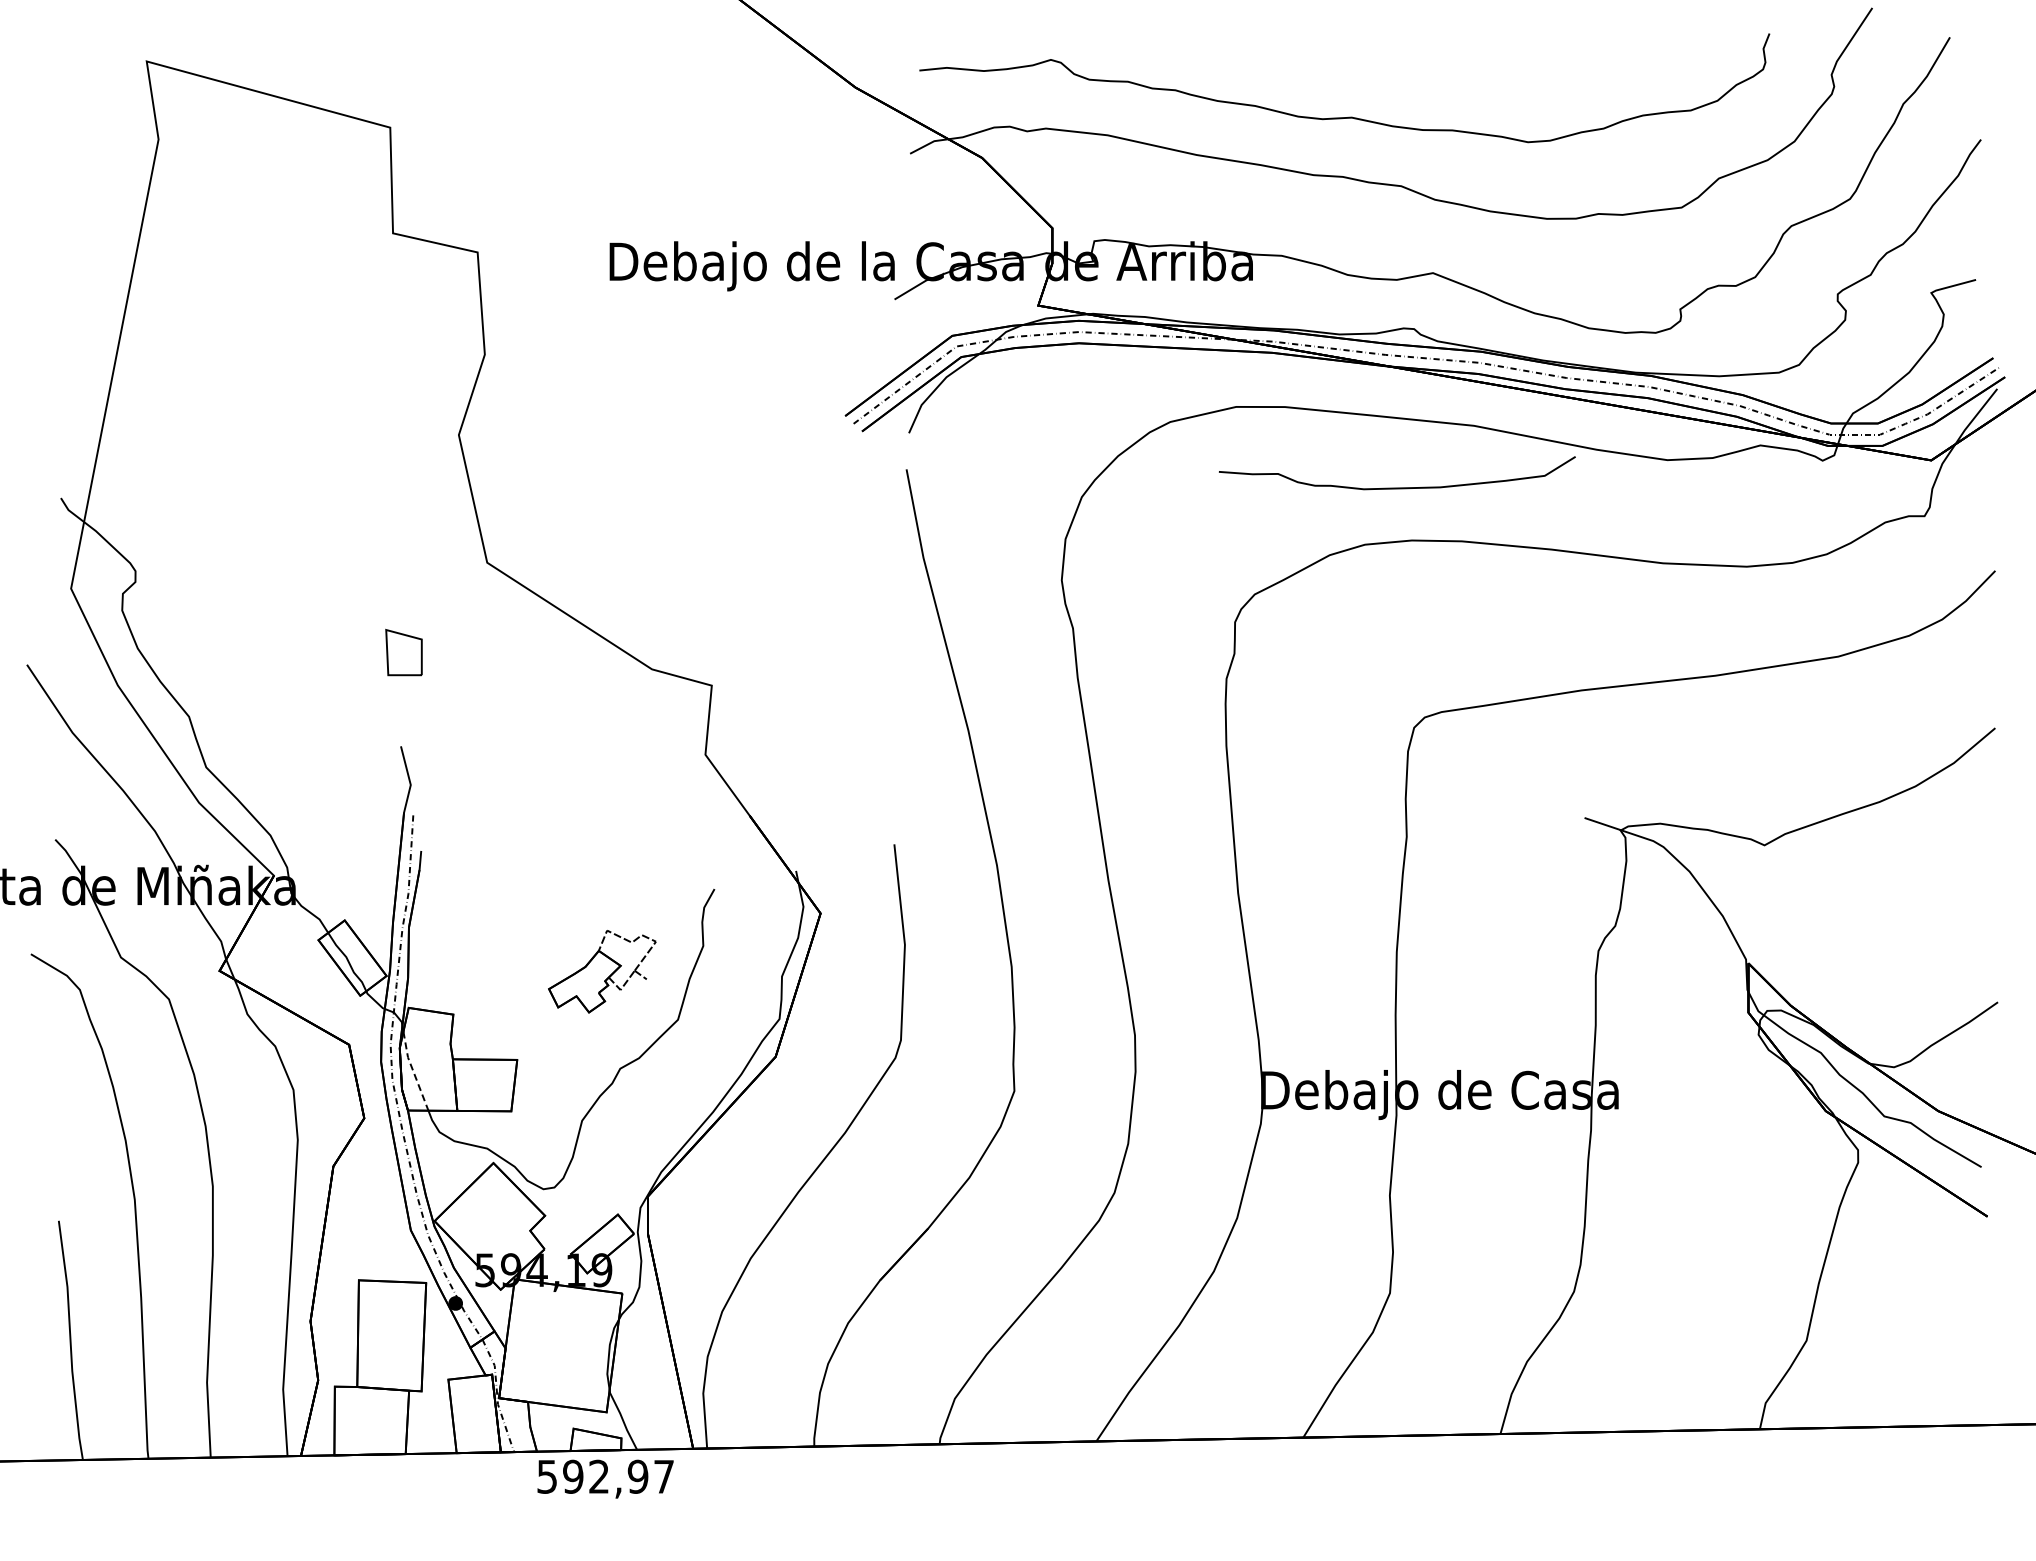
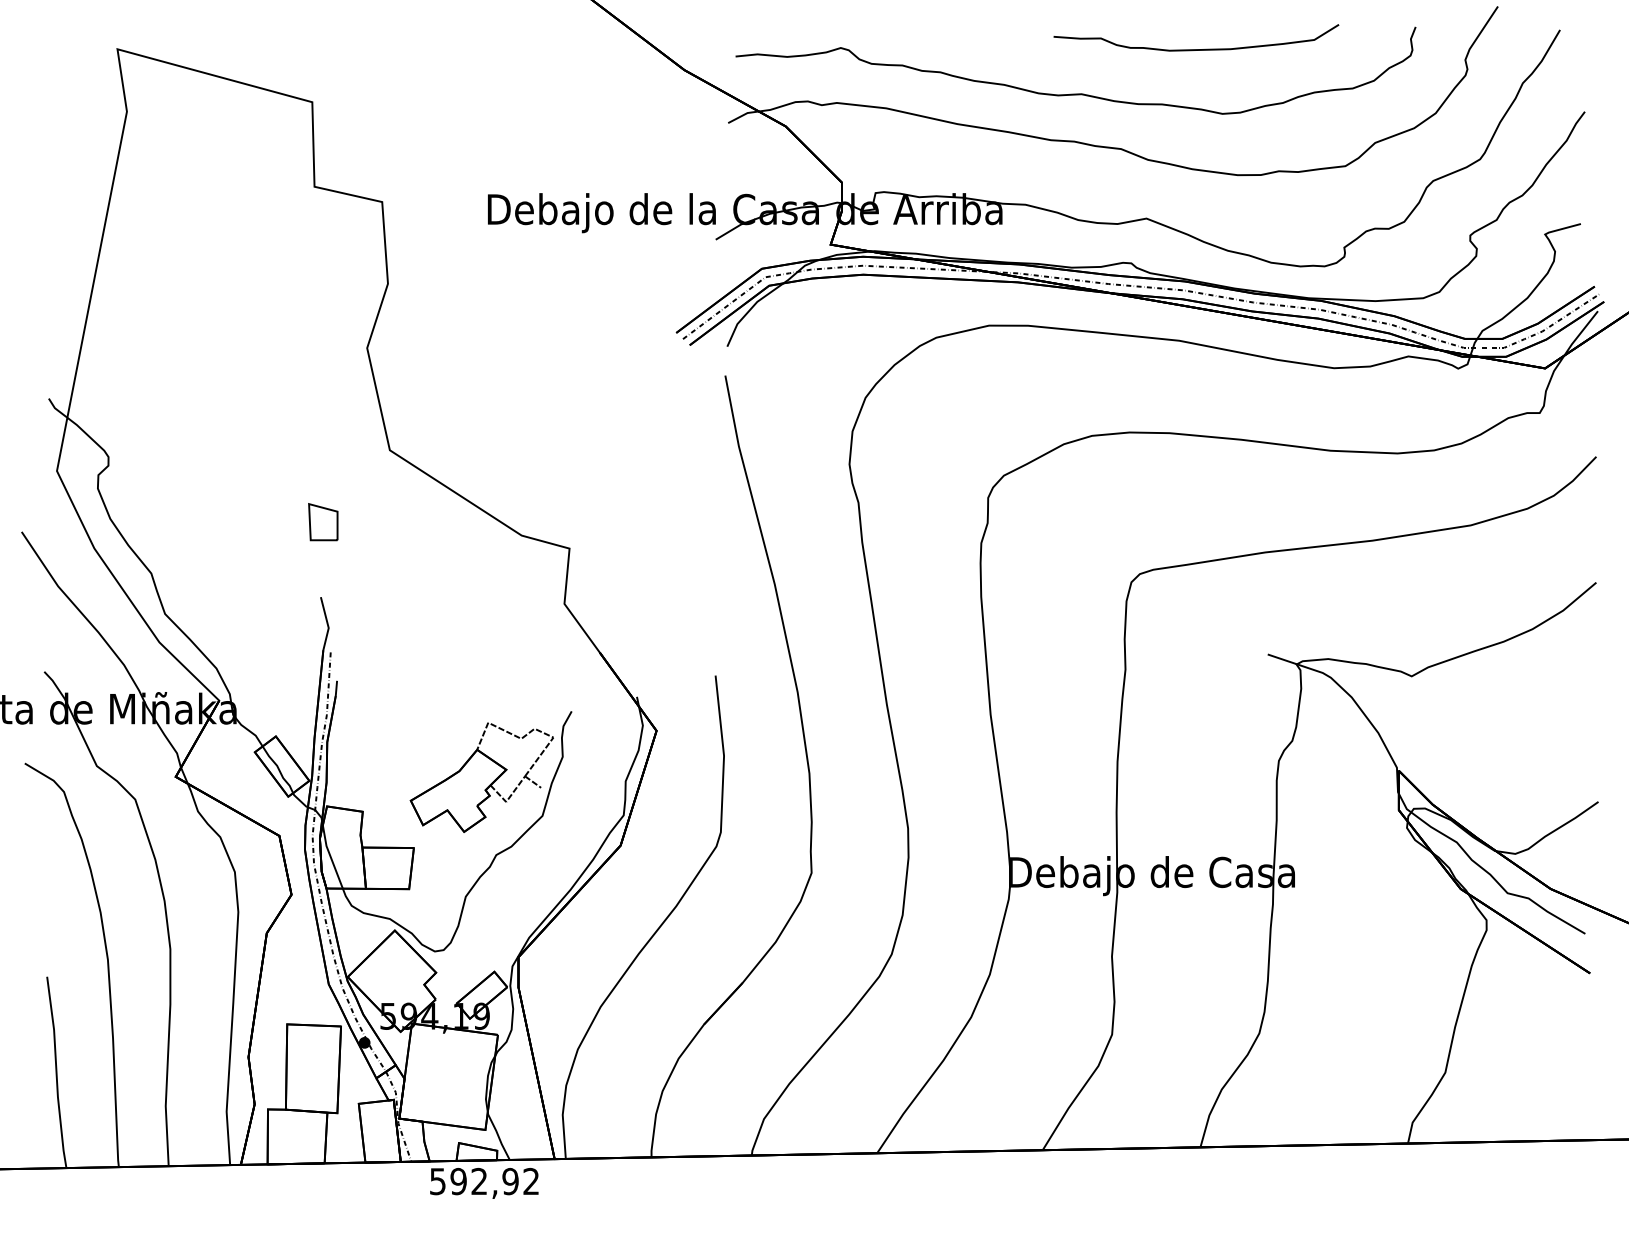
curve: (1397, 487) -> (1196, 49), moved
part: (602, 971) -> (482, 777), size x1.67
line: (413, 1071) -> (330, 857), dashed -> solid
text: (663, 1476) -> (530, 1181), 592,97 -> 592,92

